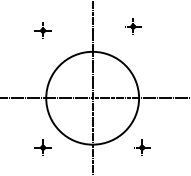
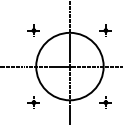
part: (133, 26) -> (106, 30), moved
part: (42, 30) -> (33, 30), moved

